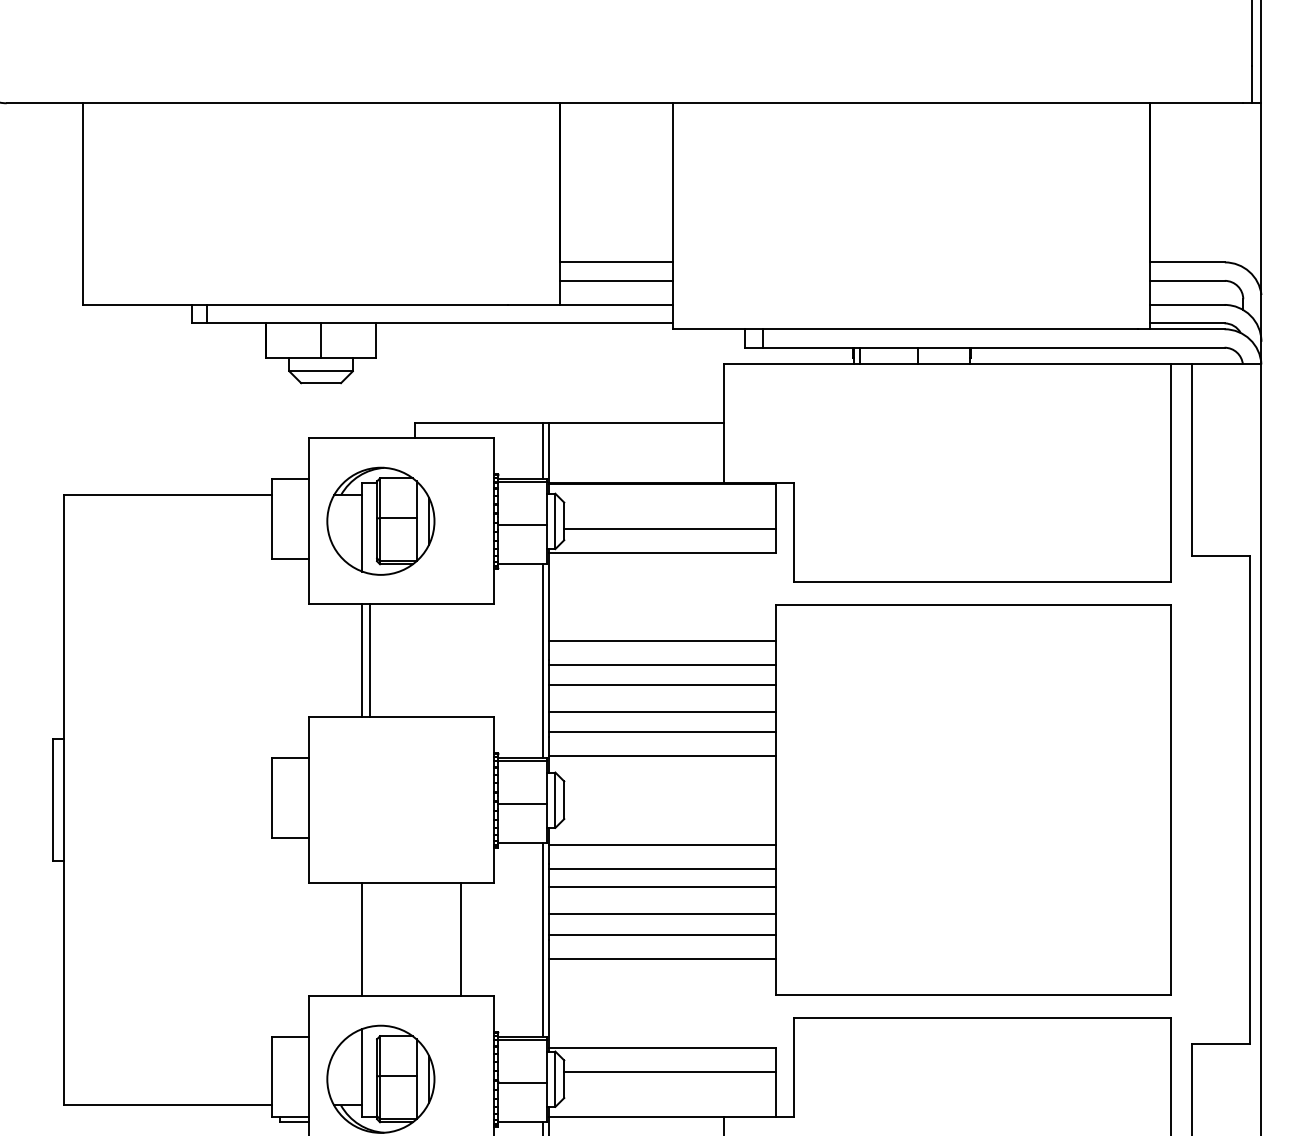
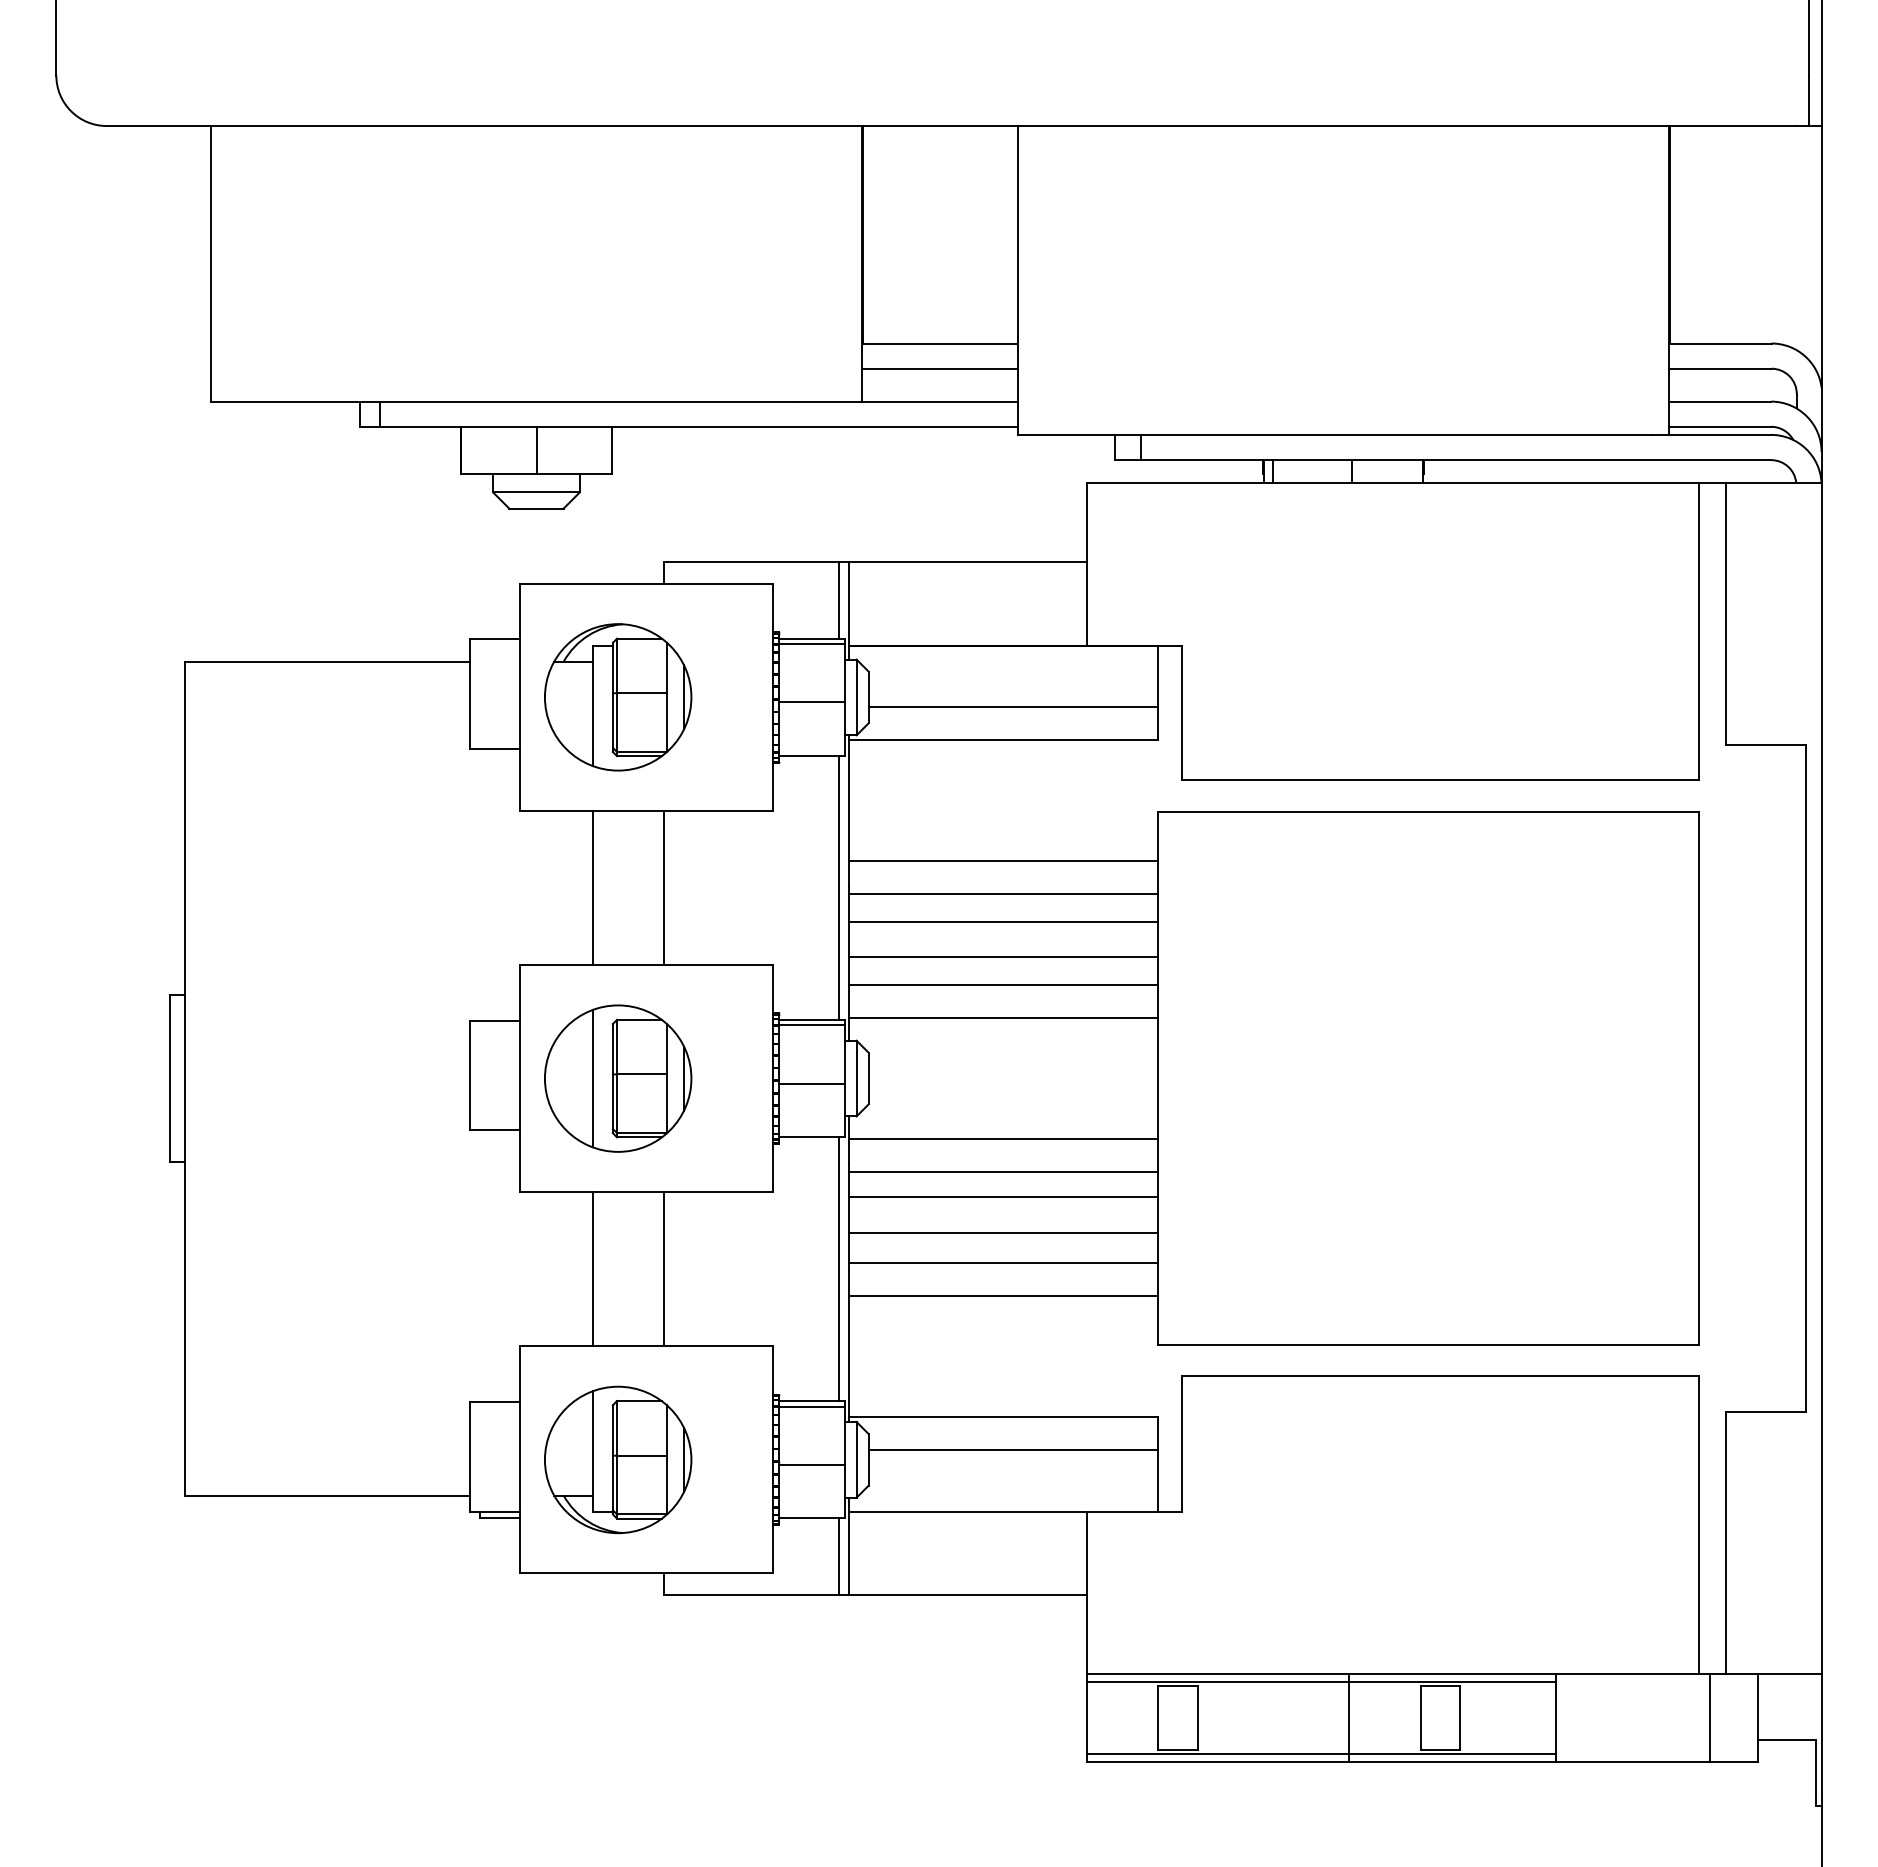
line: (370, 660) -> (664, 887), moved
part: (381, 800) -> (618, 1078), added
line: (460, 939) -> (664, 1269), moved

